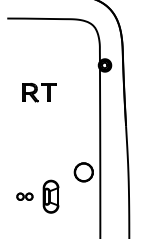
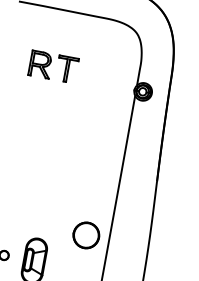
part: (39, 92) -> (53, 66), moved

